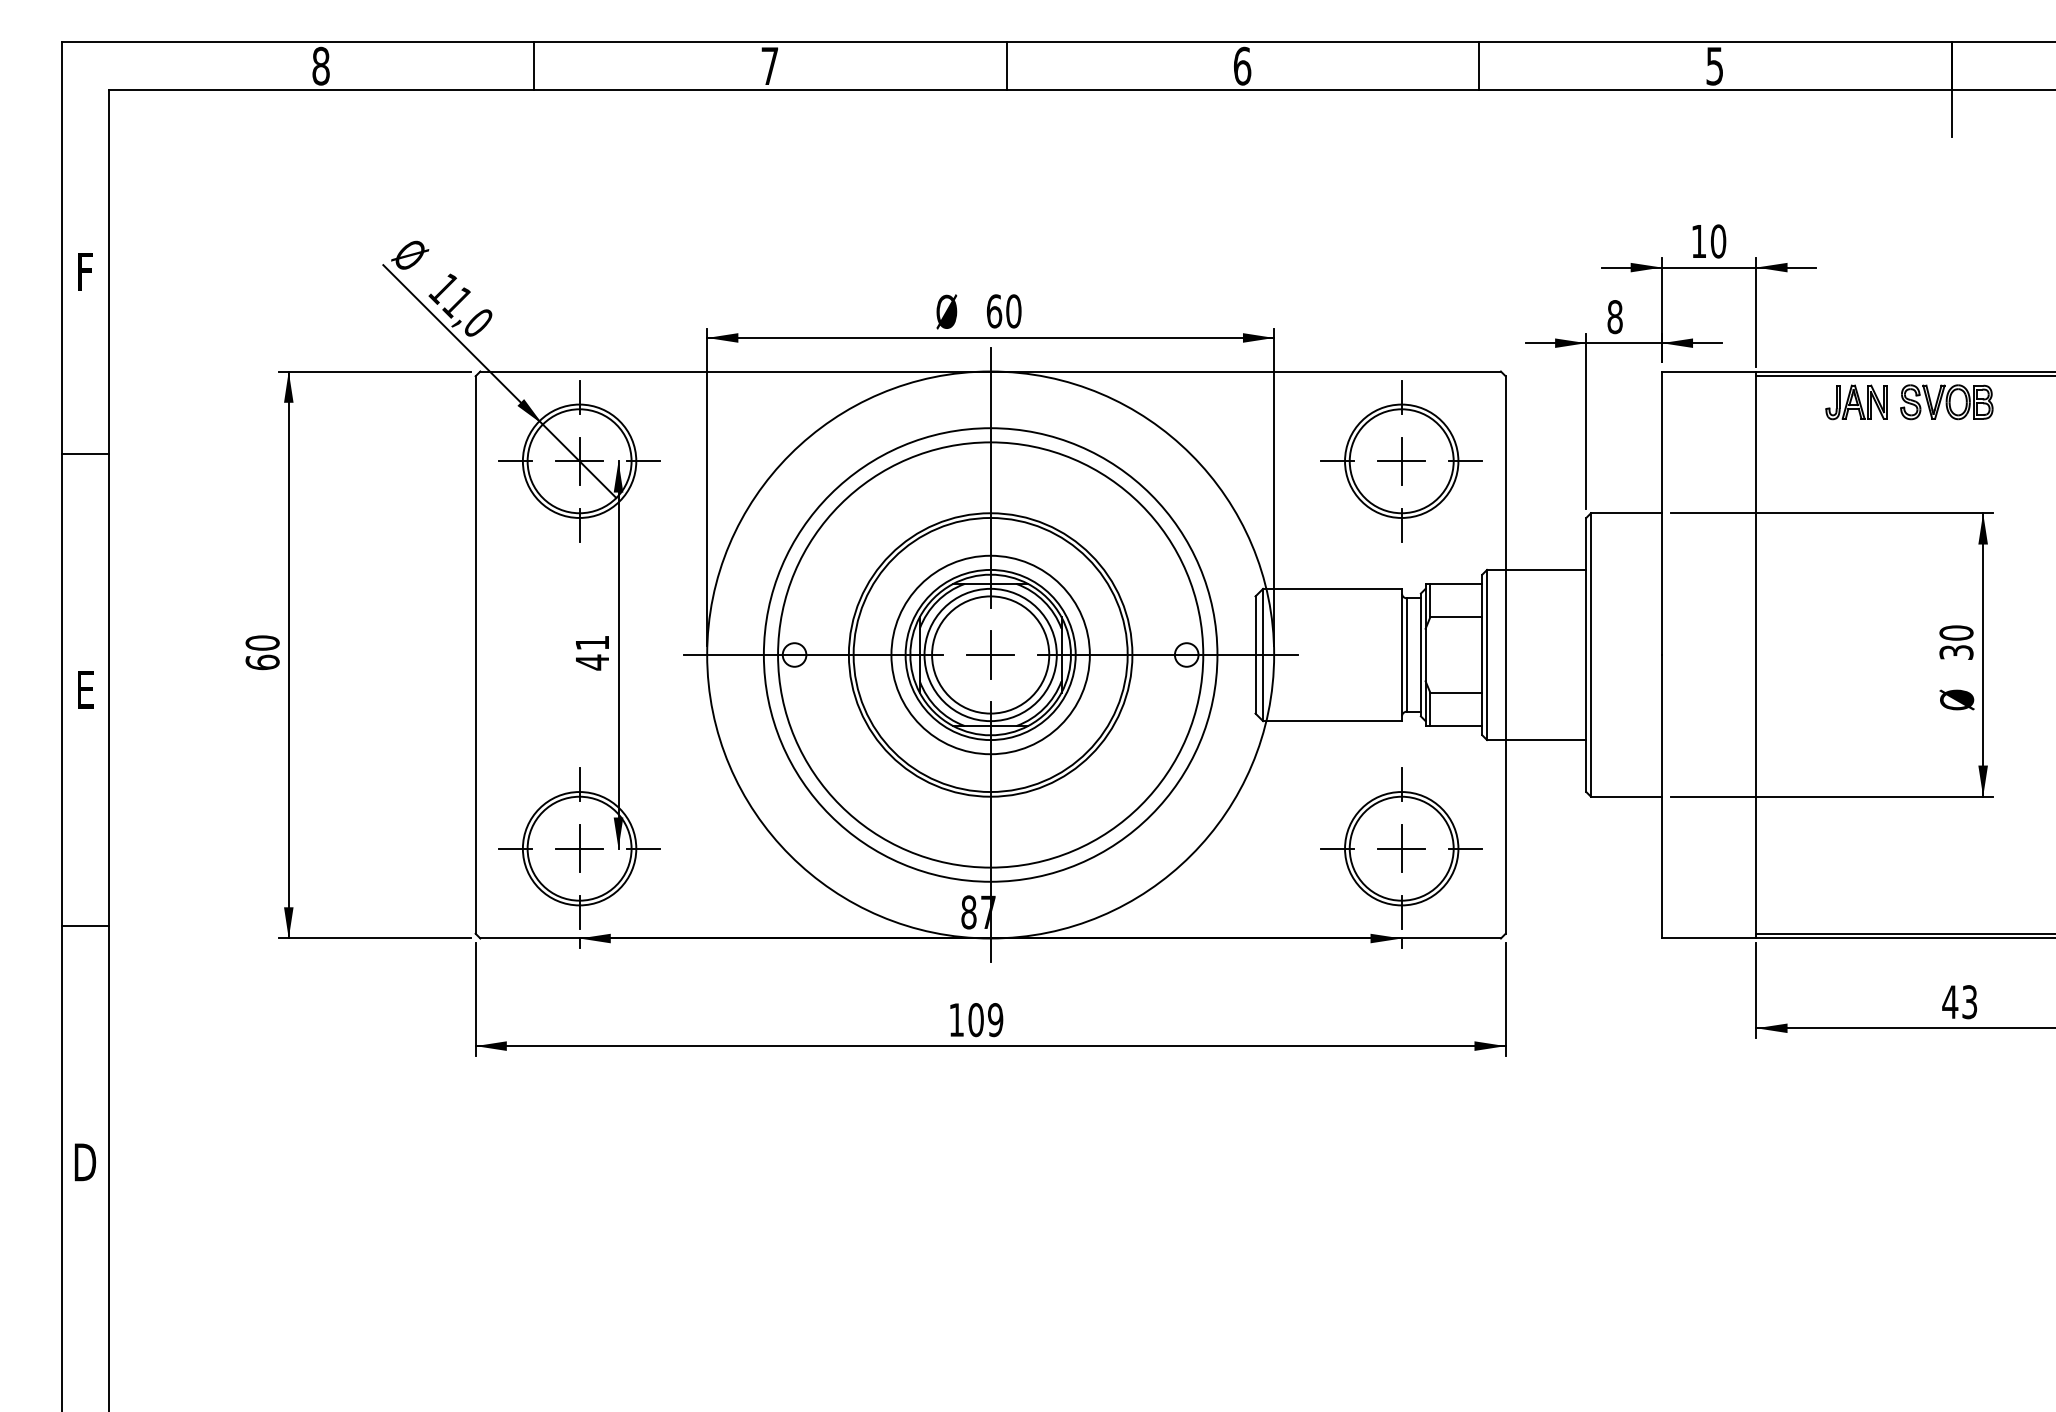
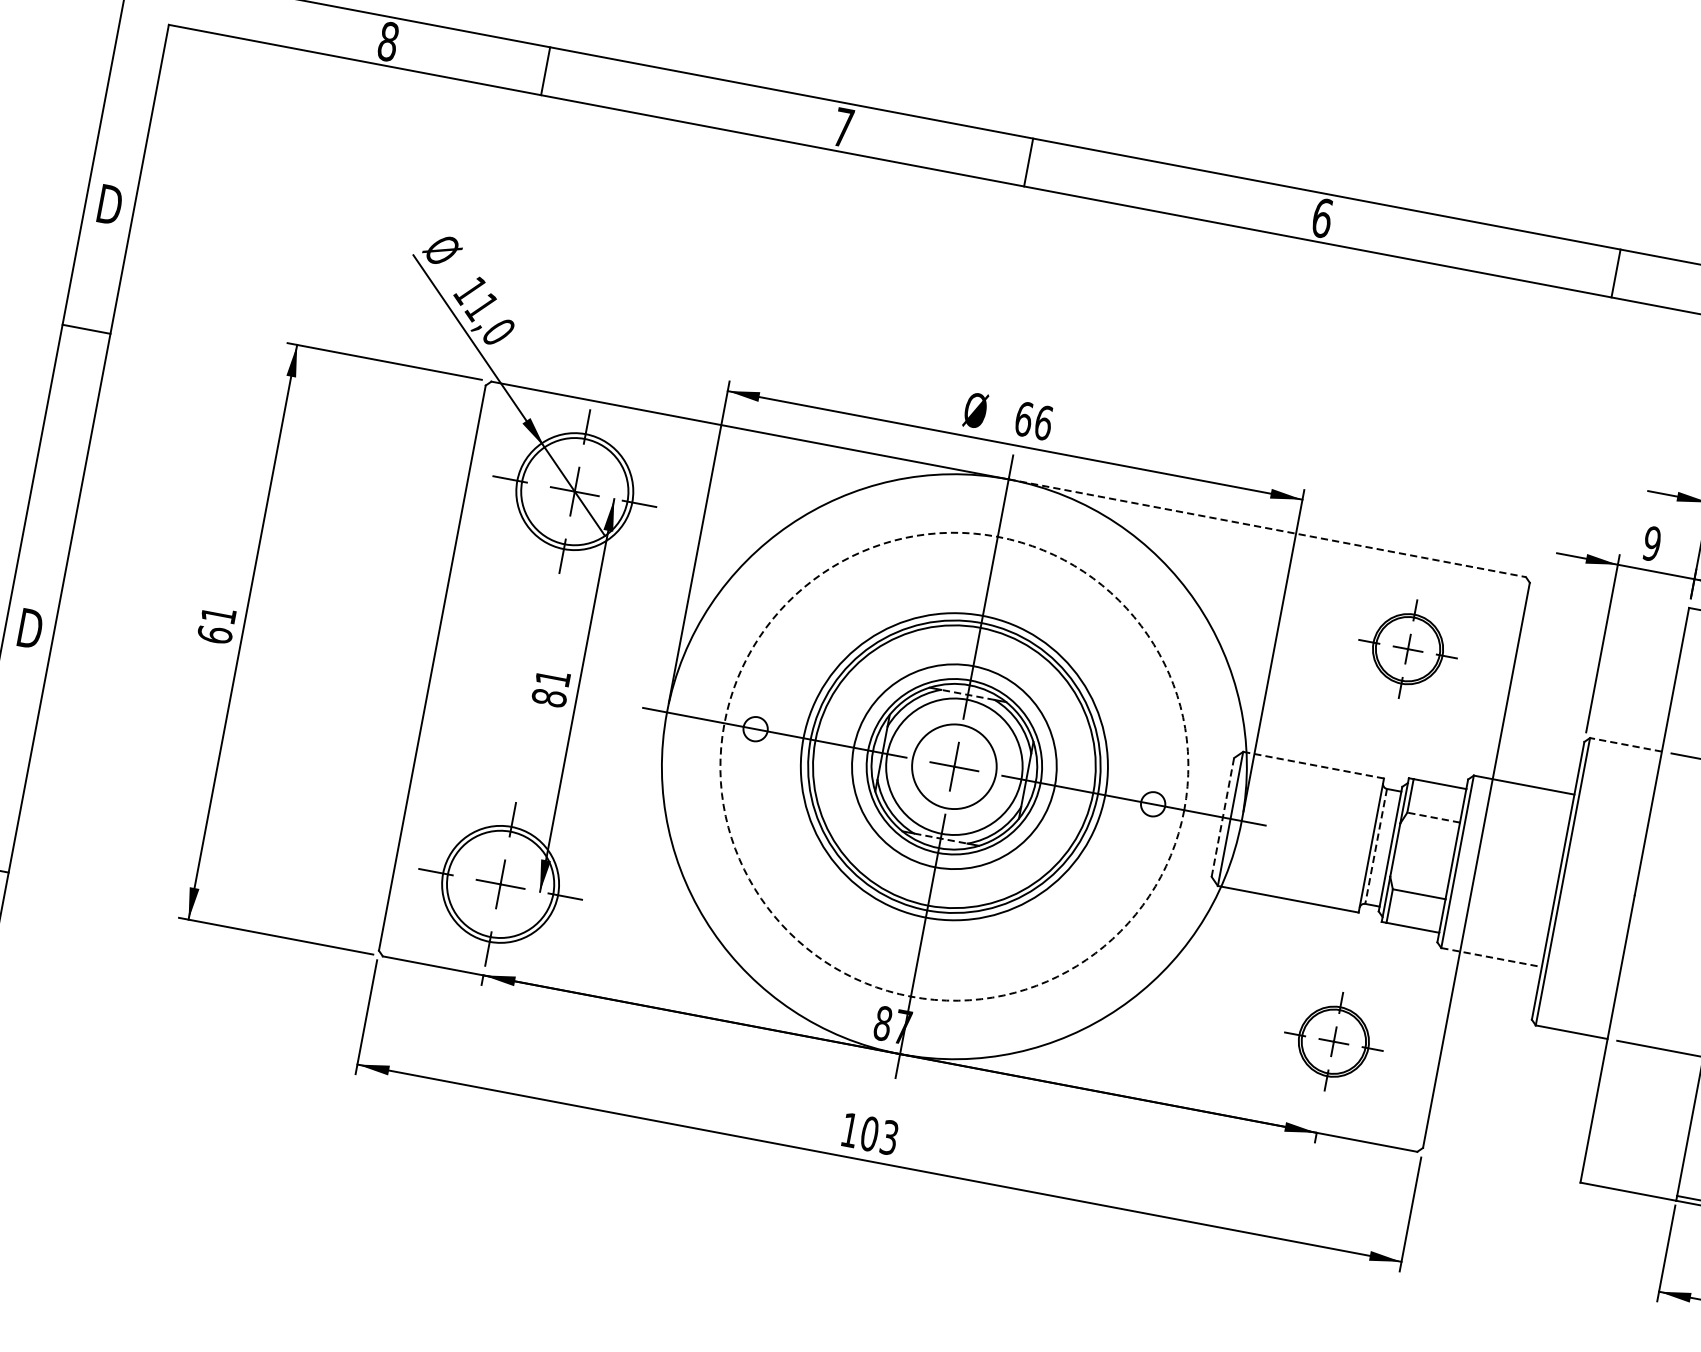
line: (534, 65) -> (546, 70), moved
line: (1006, 65) -> (1028, 161), moved
line: (1479, 65) -> (1616, 272), moved
text: (85, 271) -> (110, 204), F -> D
text: (1013, 311) -> (1043, 422), 60 -> 66
text: (1614, 317) -> (1651, 544), 8 -> 9
line: (1246, 371) -> (1268, 528), solid -> dashed
line: (84, 453) -> (85, 329), moved
part: (1401, 461) -> (1407, 649), size x0.6
line: (1625, 513) -> (1625, 744), solid -> dashed
line: (990, 584) -> (967, 695), solid -> dashed
line: (1332, 588) -> (1313, 764), solid -> dashed
line: (1456, 617) -> (1433, 817), solid -> dashed
text: (262, 642) -> (218, 614), 60 -> 61
circle: (990, 654) -> (954, 766), size x0.7
circle: (990, 654) -> (954, 766), size x0.7
circle: (990, 654) -> (954, 766), solid -> dashed
line: (1255, 655) -> (1222, 817), solid -> dashed
line: (1406, 655) -> (1375, 846), solid -> dashed
text: (592, 662) -> (549, 698), 41 -> 81
text: (85, 689) -> (30, 628), E -> D
line: (991, 725) -> (941, 838), solid -> dashed
line: (1536, 740) -> (1491, 957), solid -> dashed
part: (1401, 848) -> (1333, 1041), size x0.6
text: (995, 1019) -> (889, 1137), 109 -> 103

